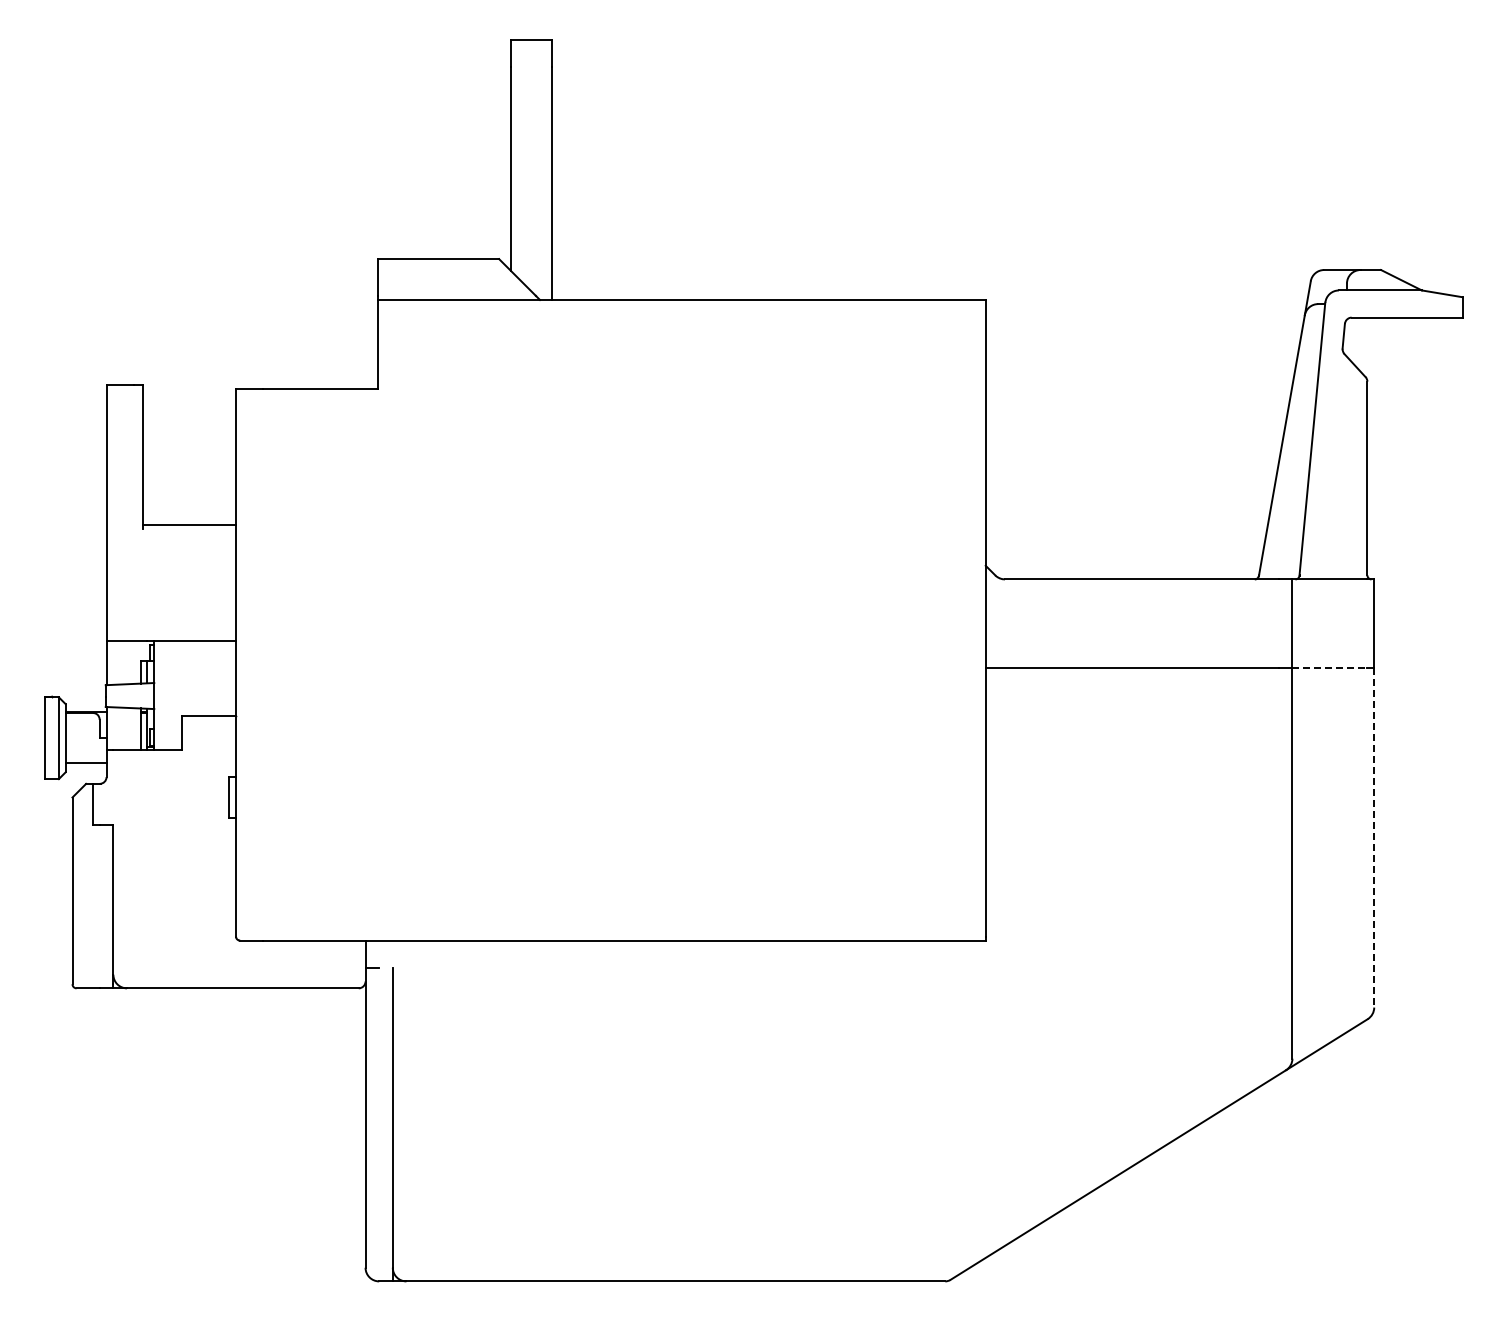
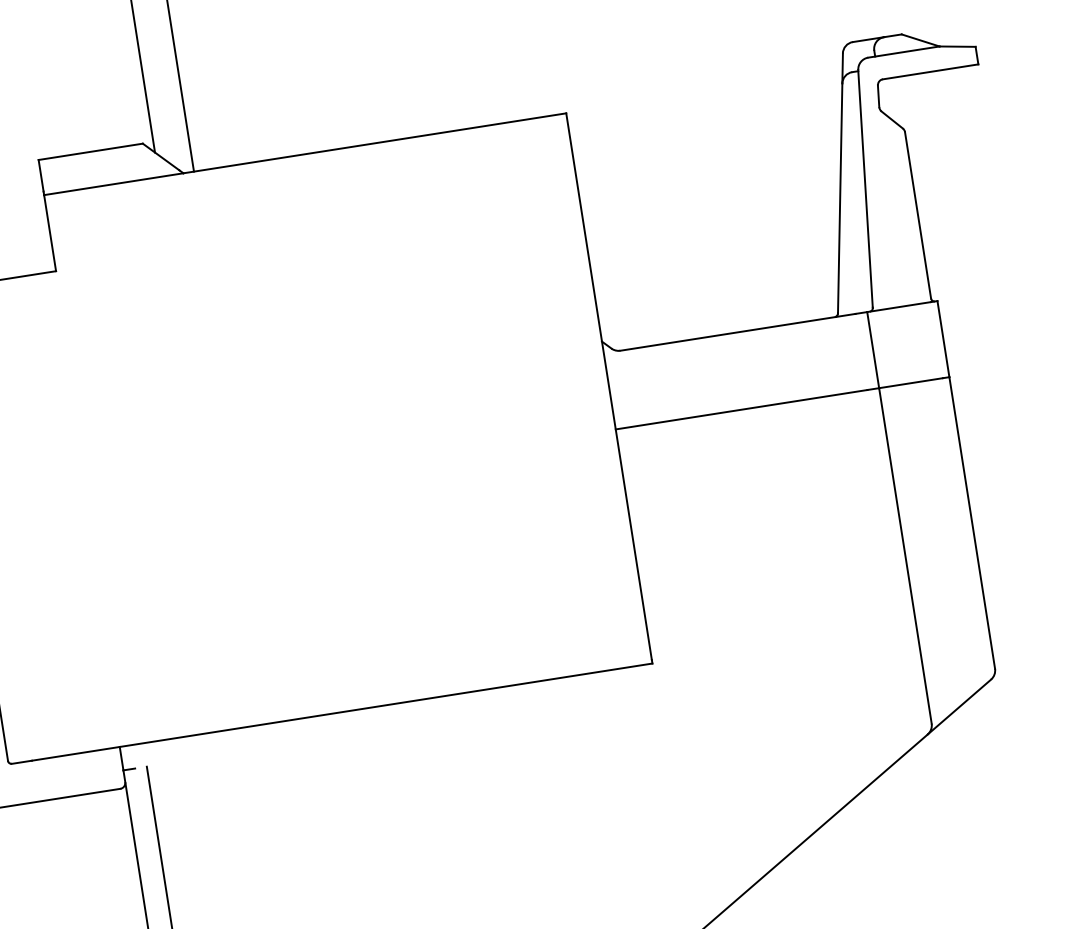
line: (1330, 668) -> (911, 383), dashed -> solid
line: (1374, 837) -> (972, 522), dashed -> solid

